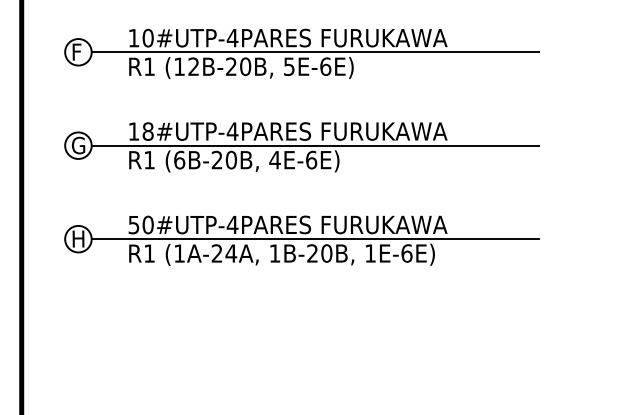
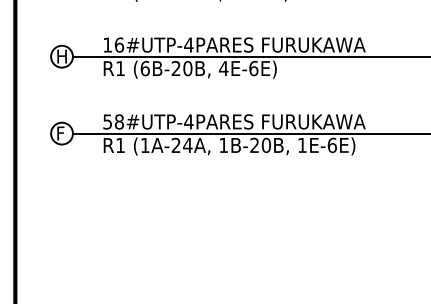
text: (147, 131) -> (118, 45), 18#UTP-4PARES -> 16#UTP-4PARES
text: (78, 145) -> (62, 56), G -> H
text: (147, 224) -> (118, 121), 50#UTP-4PARES -> 58#UTP-4PARES
text: (79, 238) -> (62, 133), H -> F

